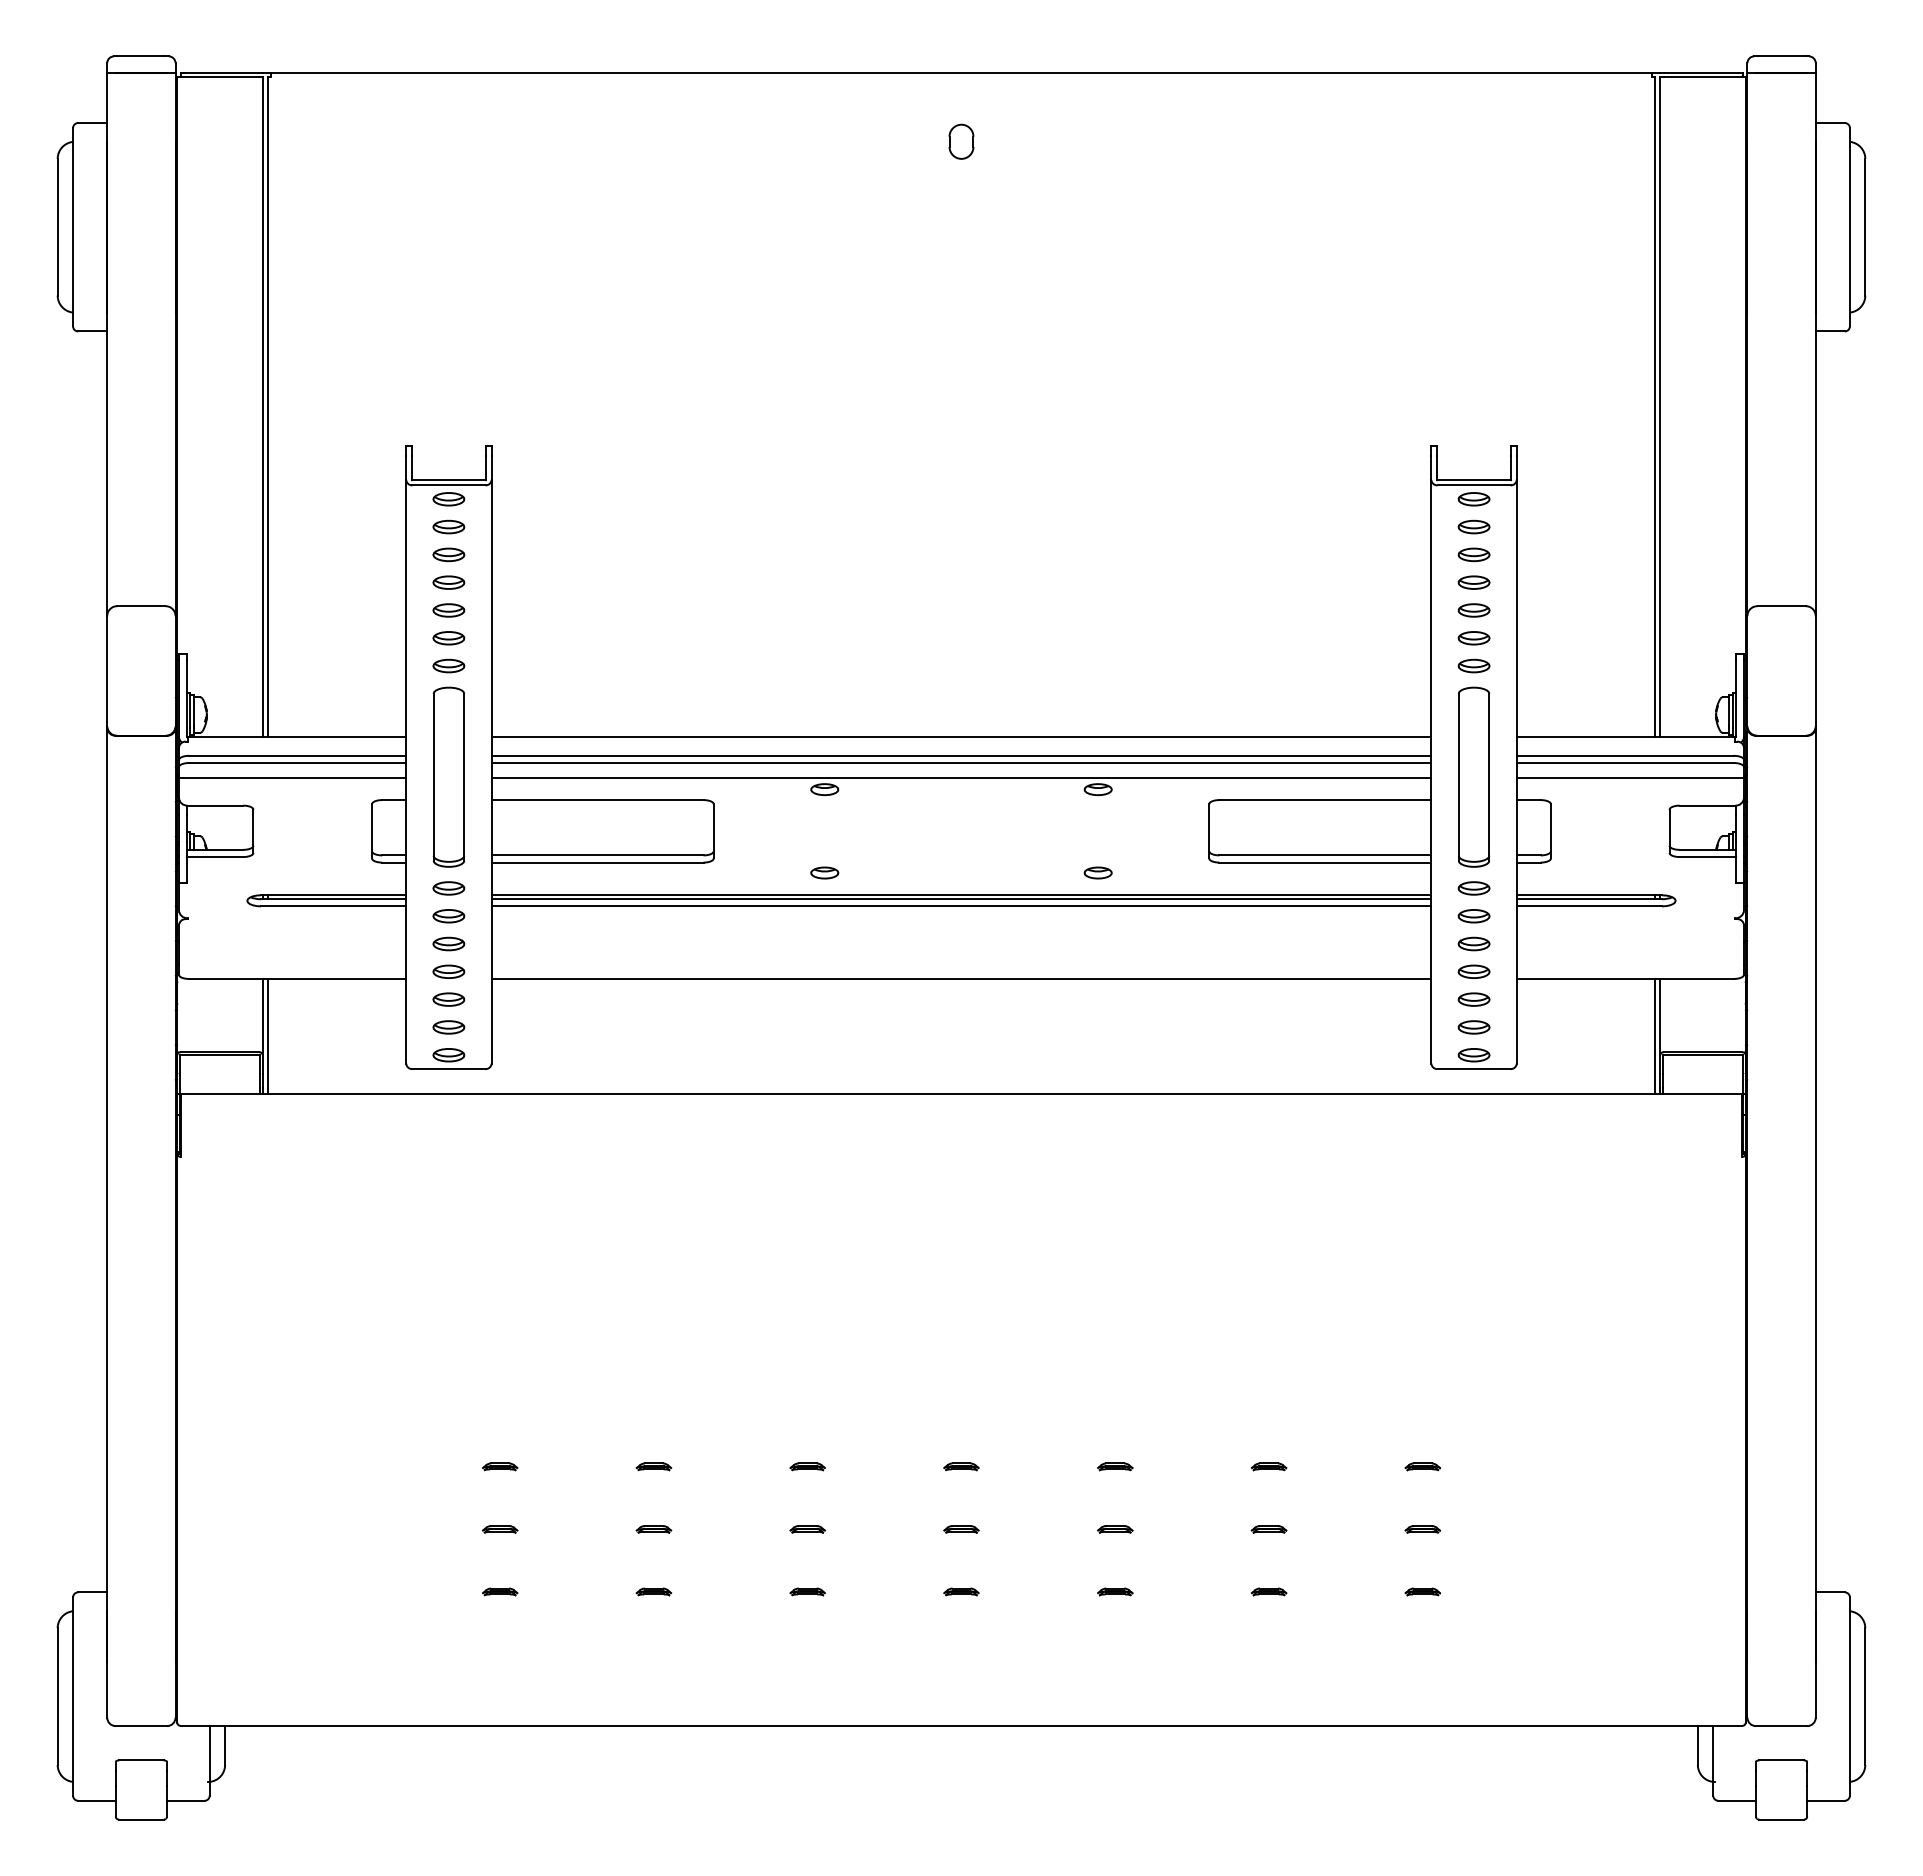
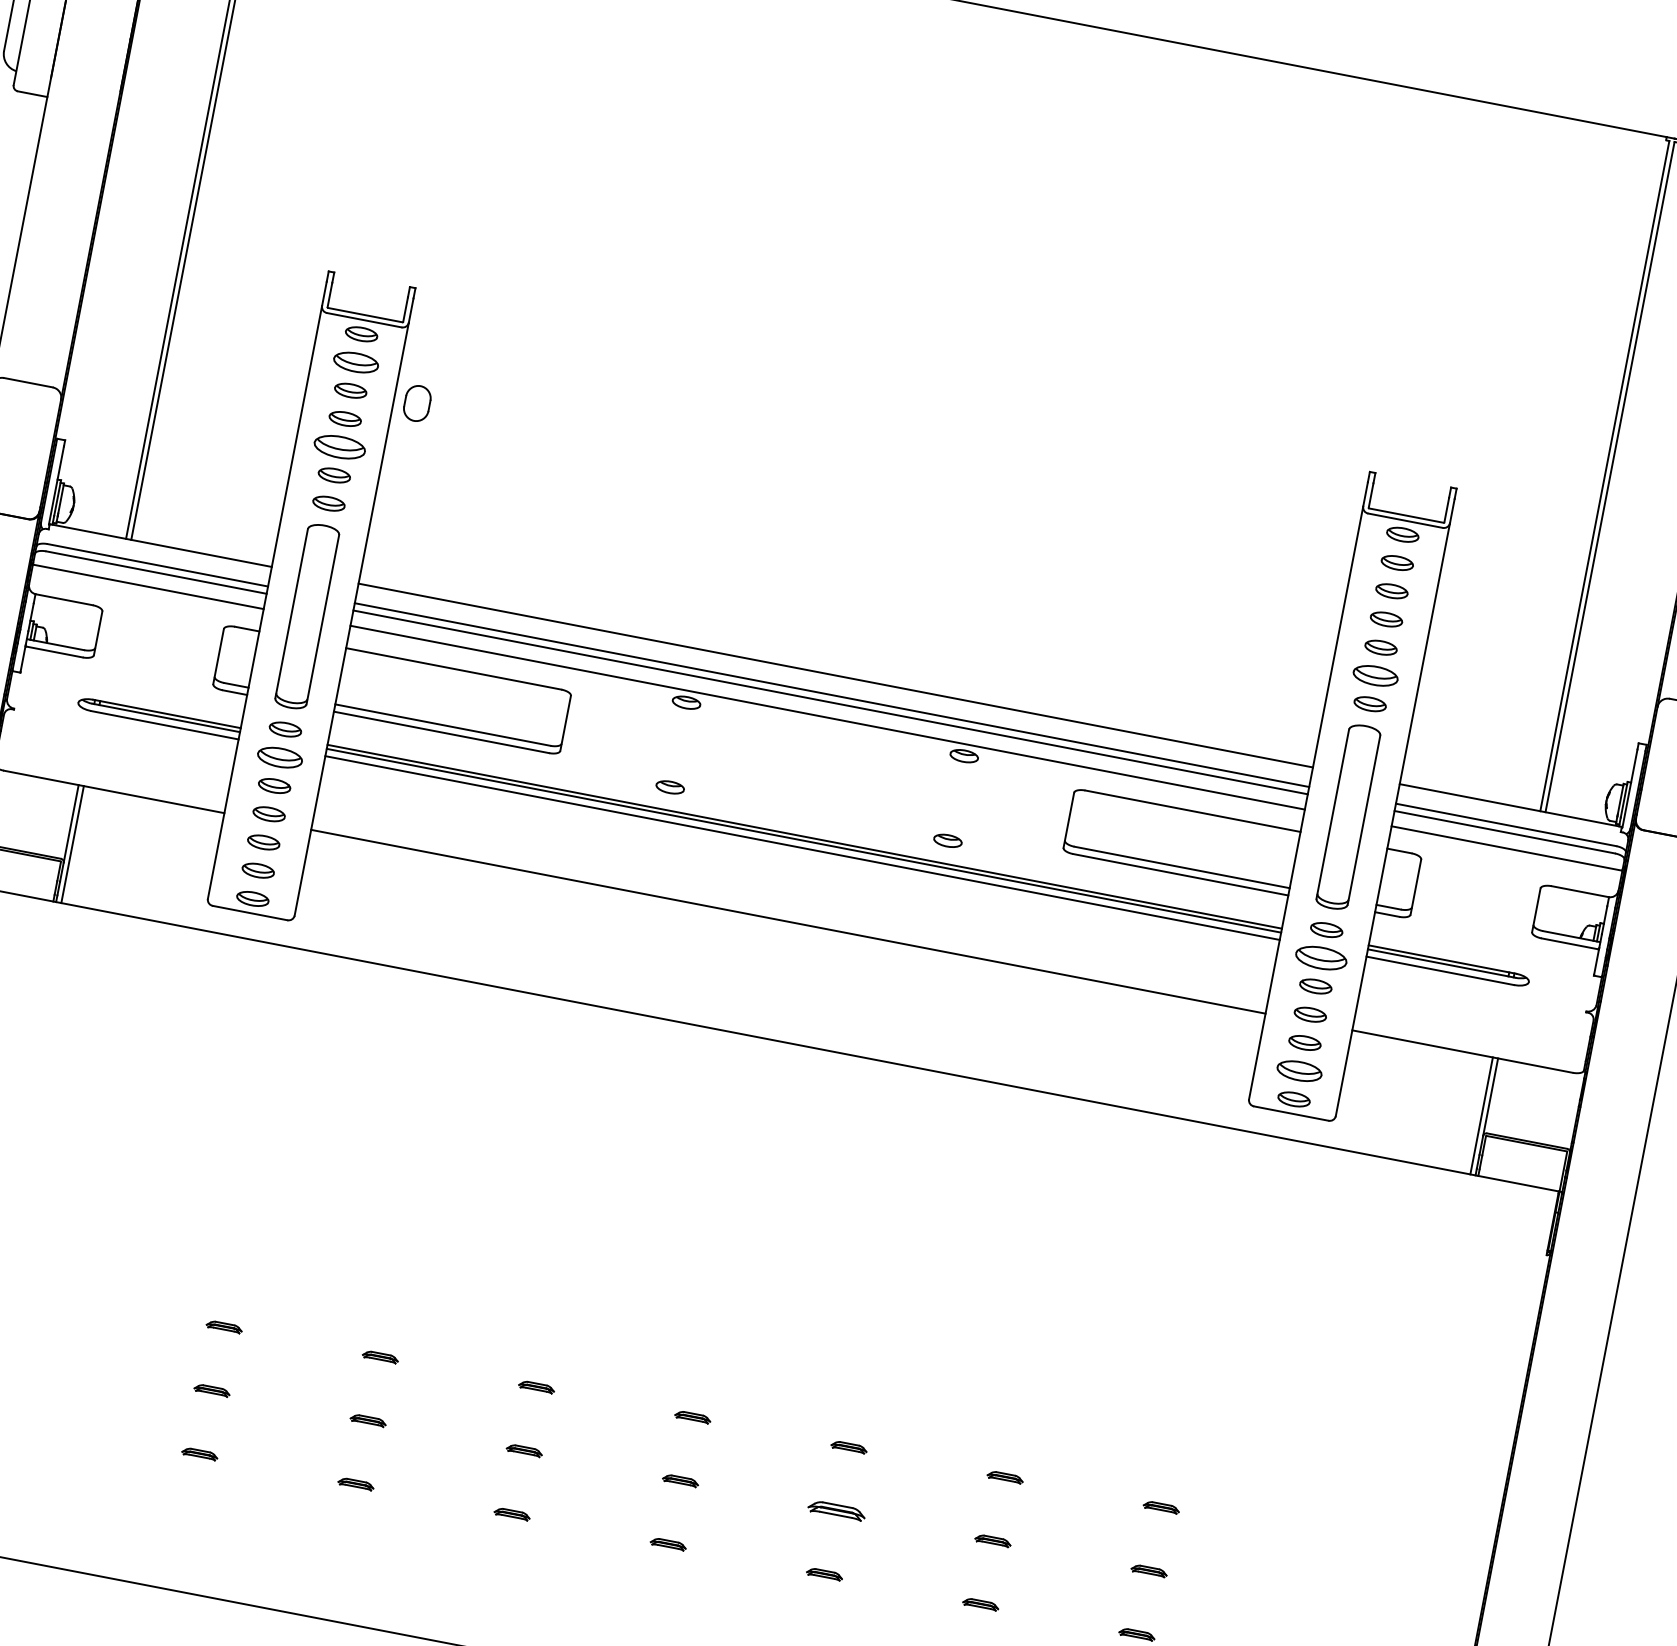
part: (961, 141) -> (417, 403), moved
part: (448, 526) -> (355, 361), size x1.4
part: (448, 610) -> (339, 447), size x1.6
part: (1473, 638) -> (1374, 676), size x1.4
part: (448, 916) -> (279, 757), size x1.4
part: (1473, 916) -> (1320, 958), size x1.6
part: (1473, 1027) -> (1298, 1071), size x1.4
part: (1115, 1529) -> (837, 1511), size x1.6

